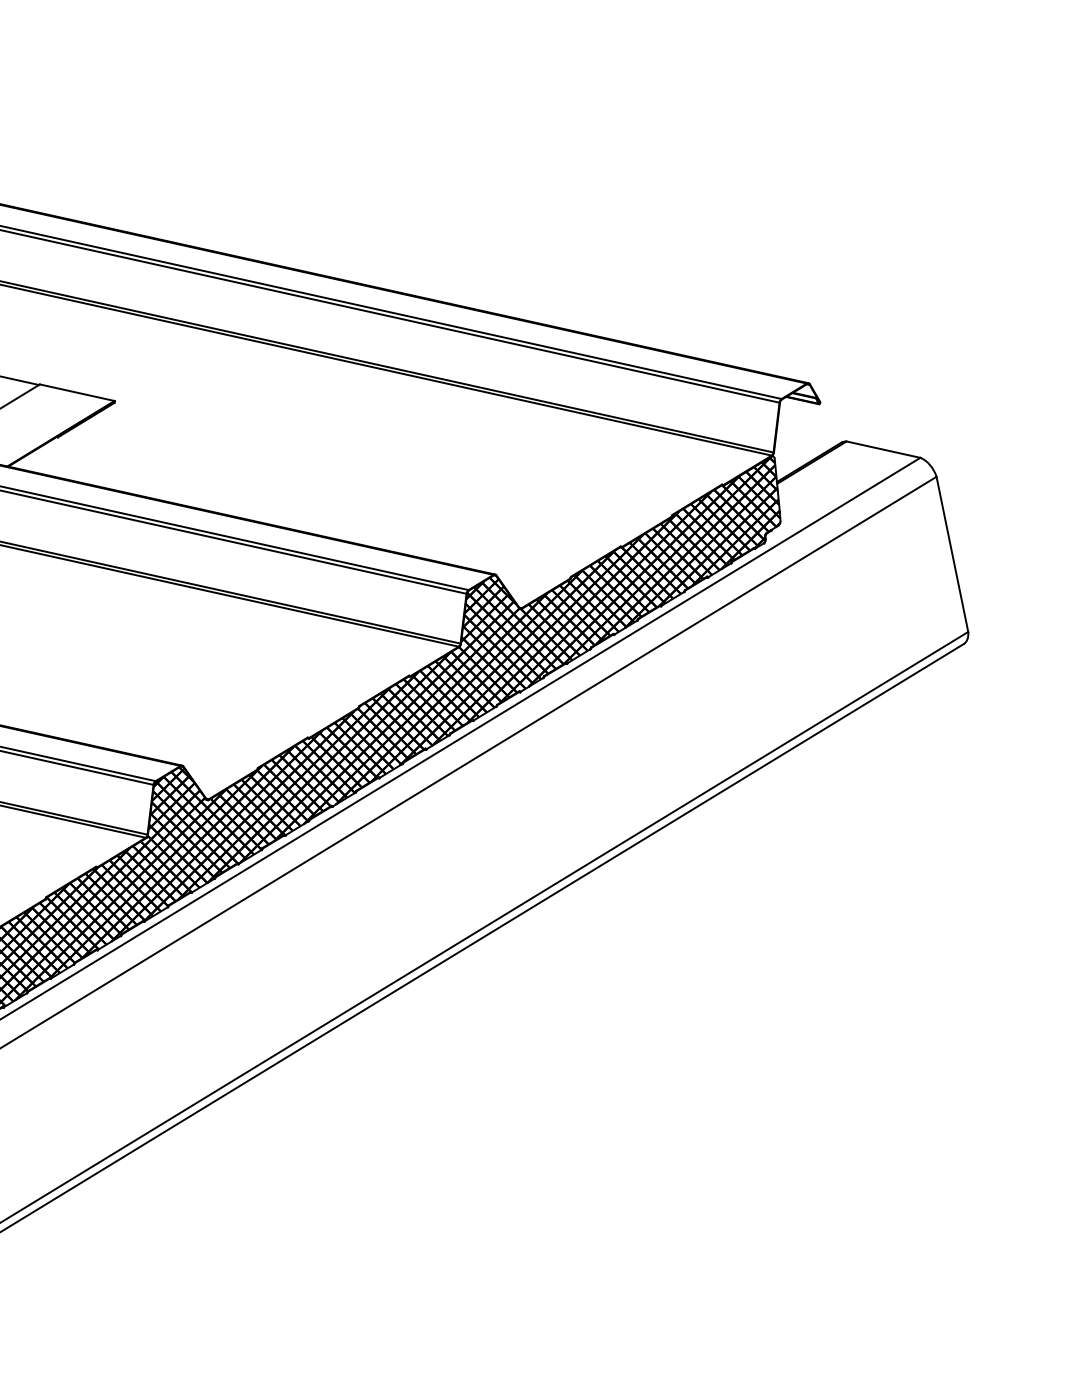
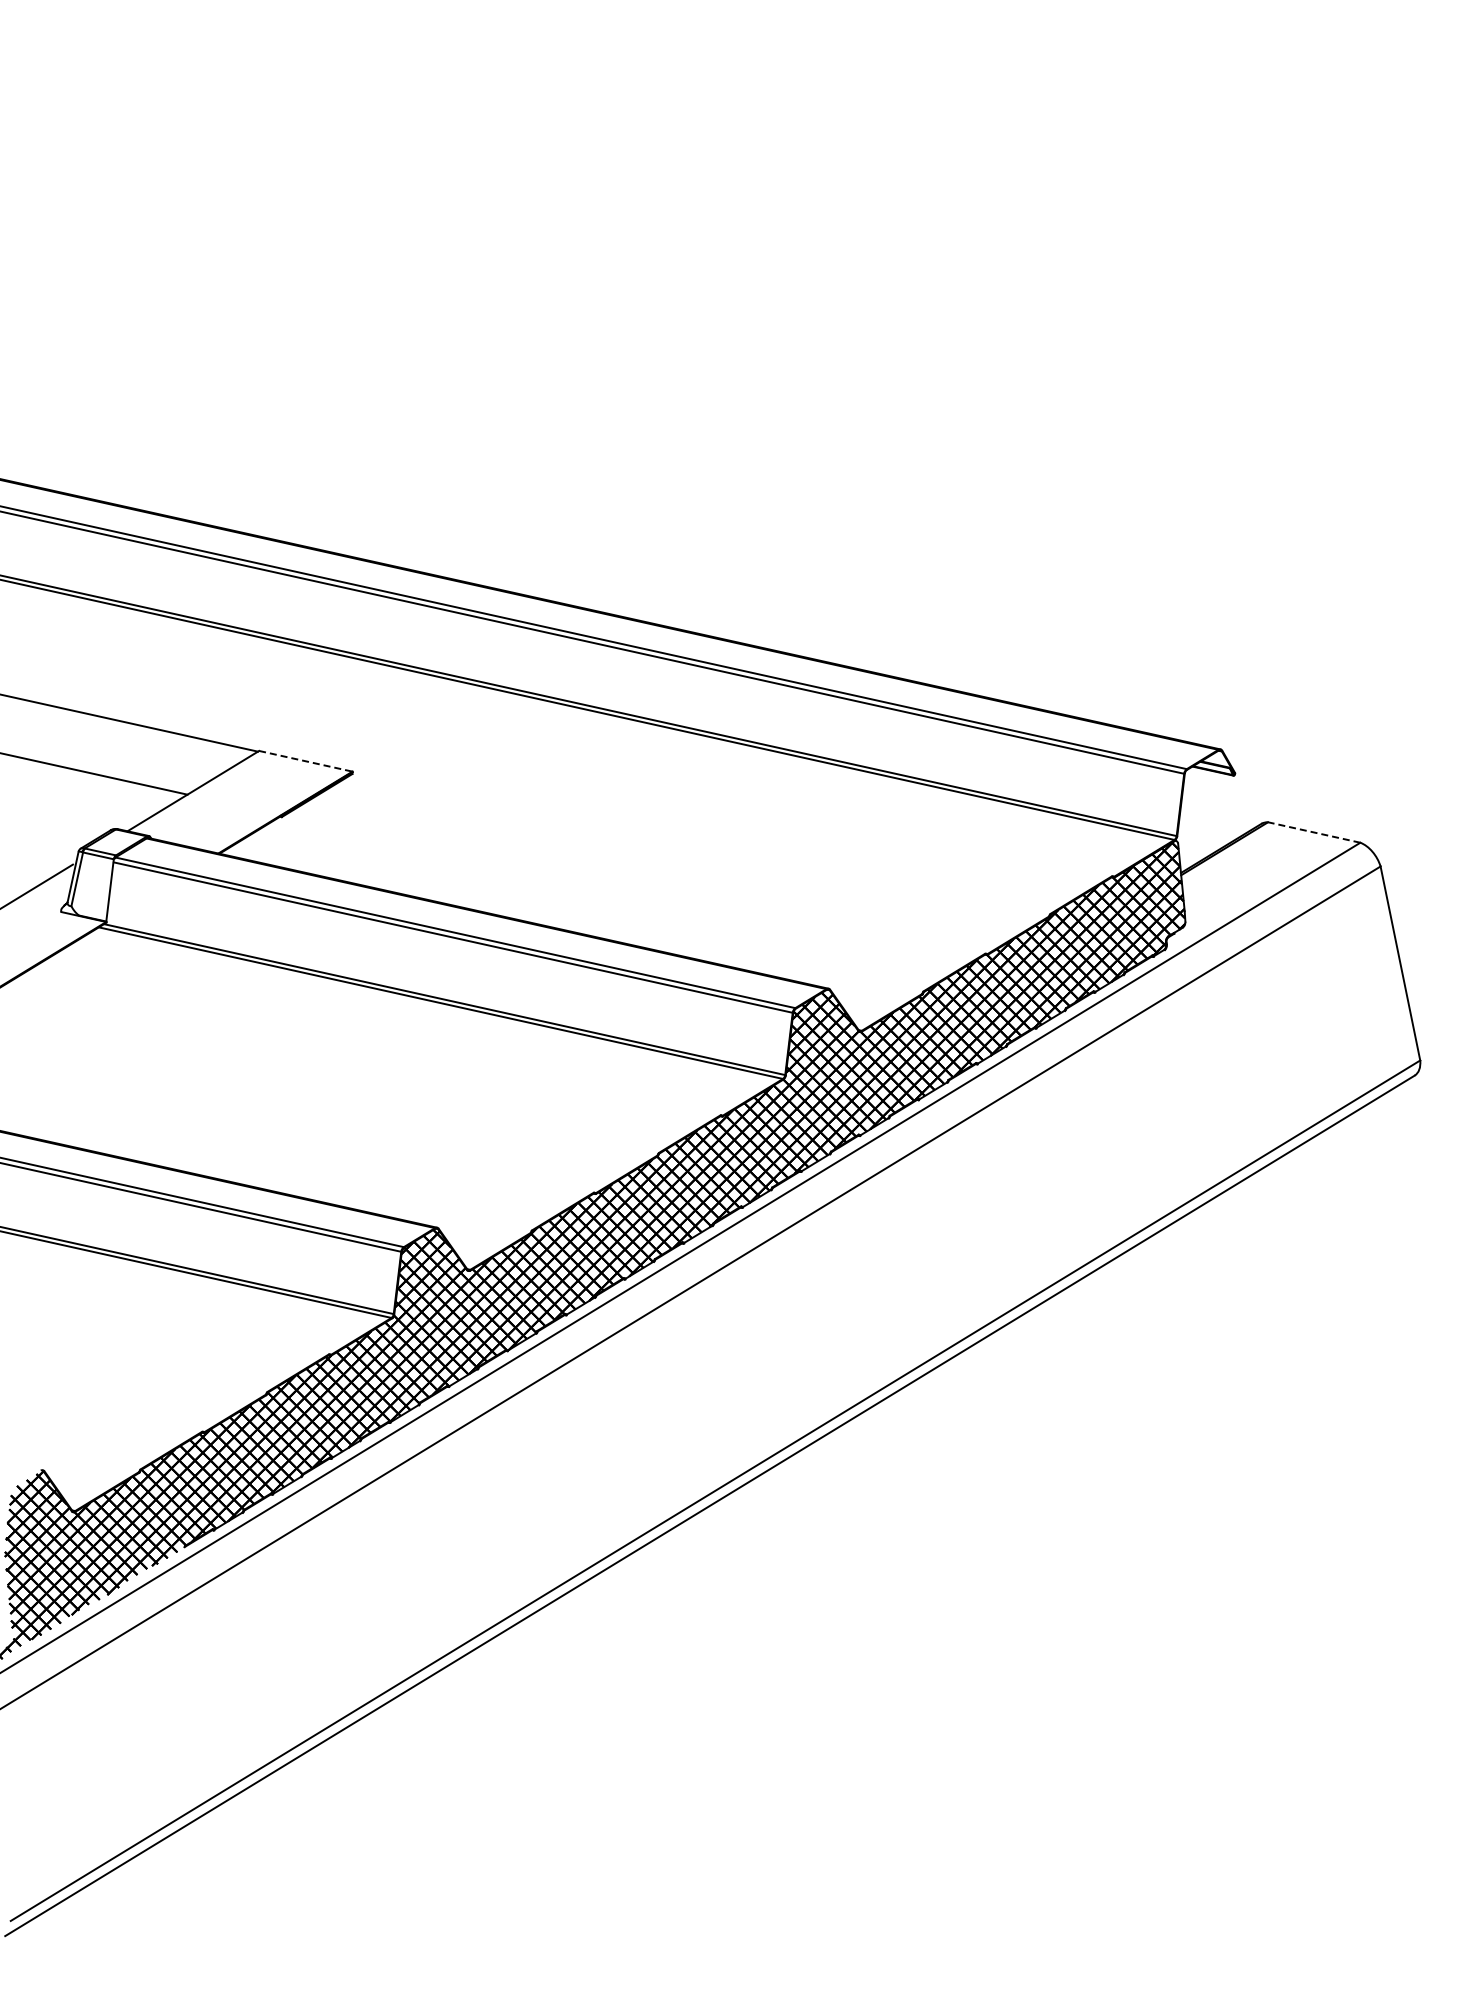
line: (77, 392) -> (305, 761), solid -> dashed
line: (882, 449) -> (1313, 832), solid -> dashed

